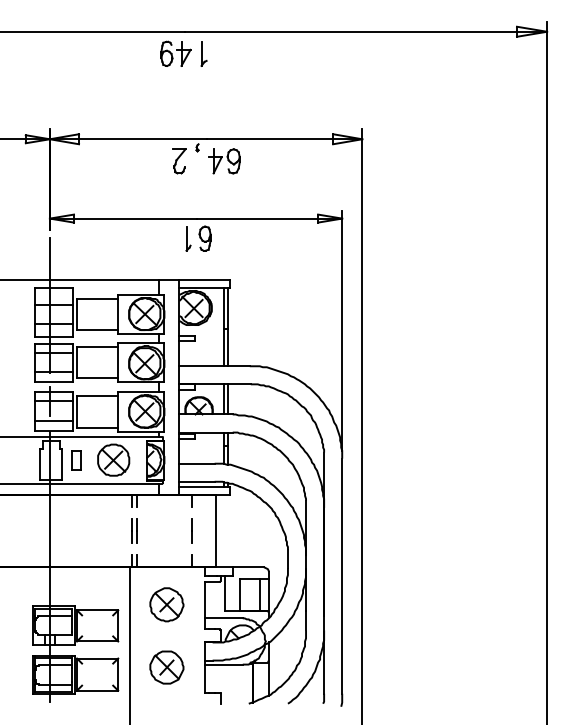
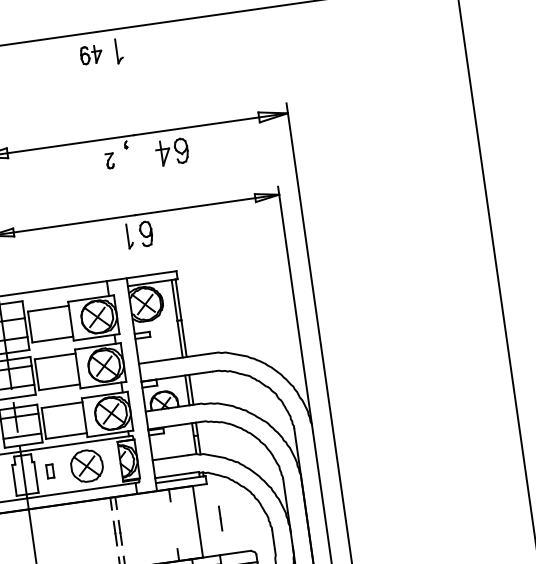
part: (175, 53) -> (90, 54), size x0.7
part: (179, 161) -> (110, 161), size x0.6
part: (224, 161) -> (172, 152), moved
part: (76, 460) -> (50, 471), size x0.7
line: (191, 530) -> (220, 518), moved

